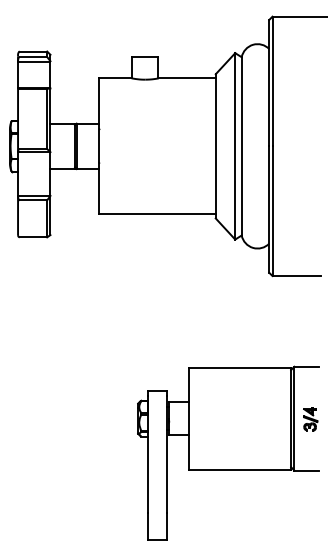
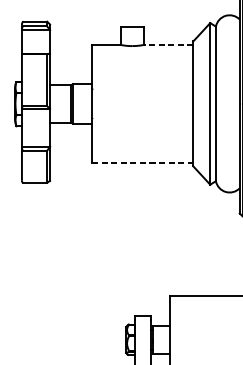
line: (186, 78) -> (168, 45), solid -> dashed
line: (157, 214) -> (142, 162), solid -> dashed

